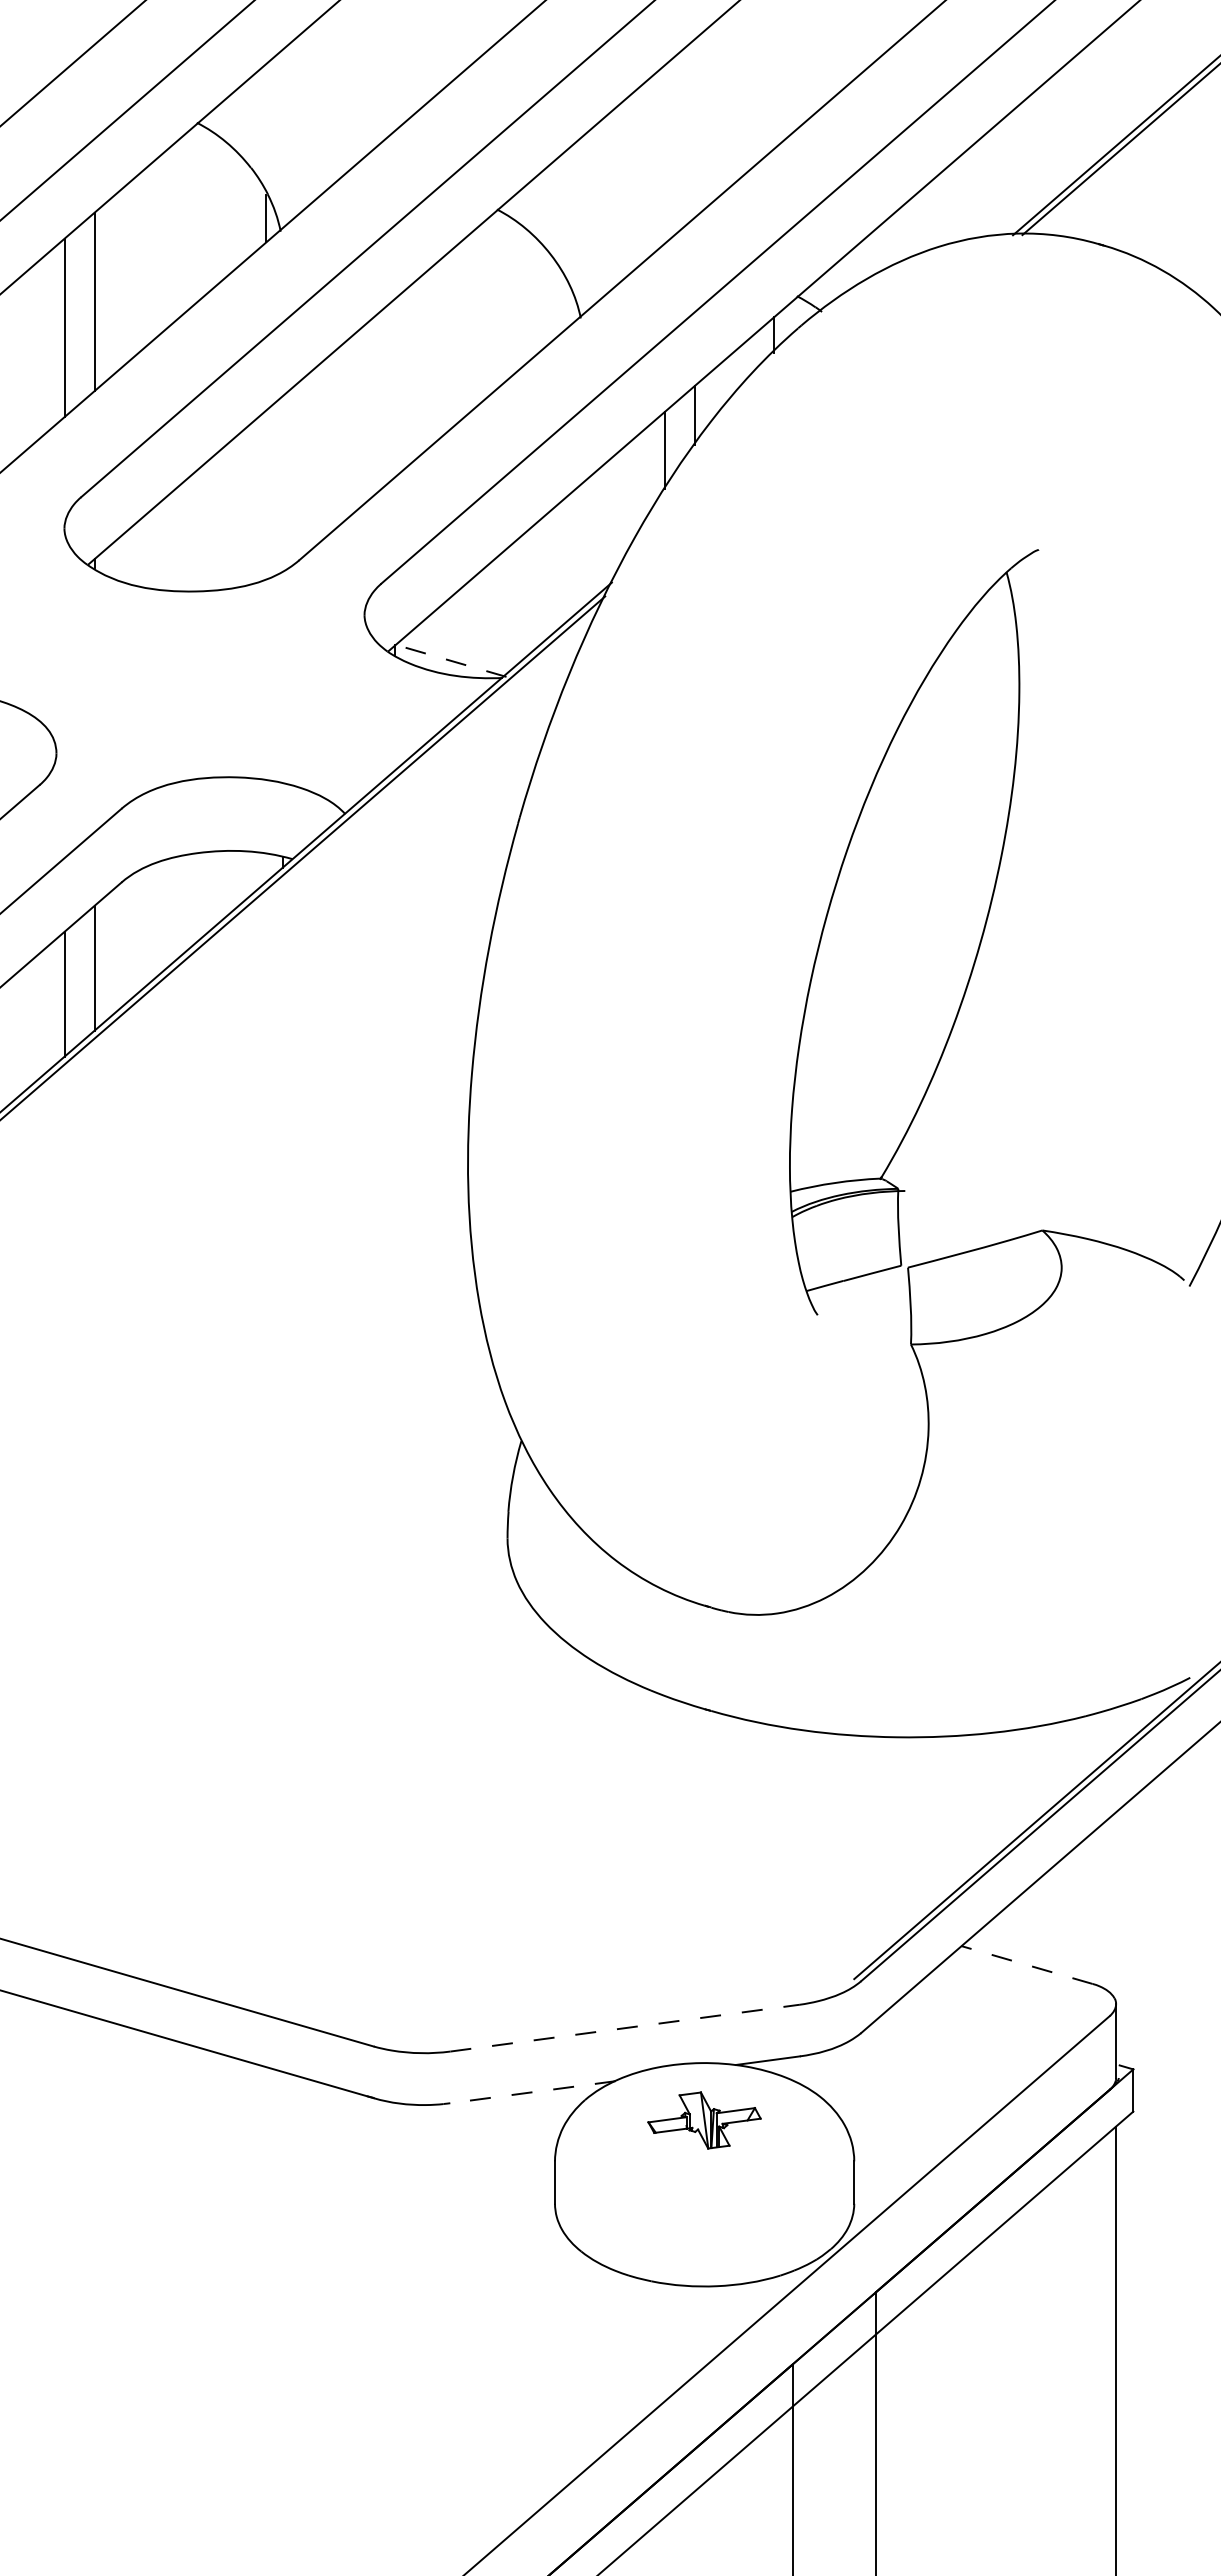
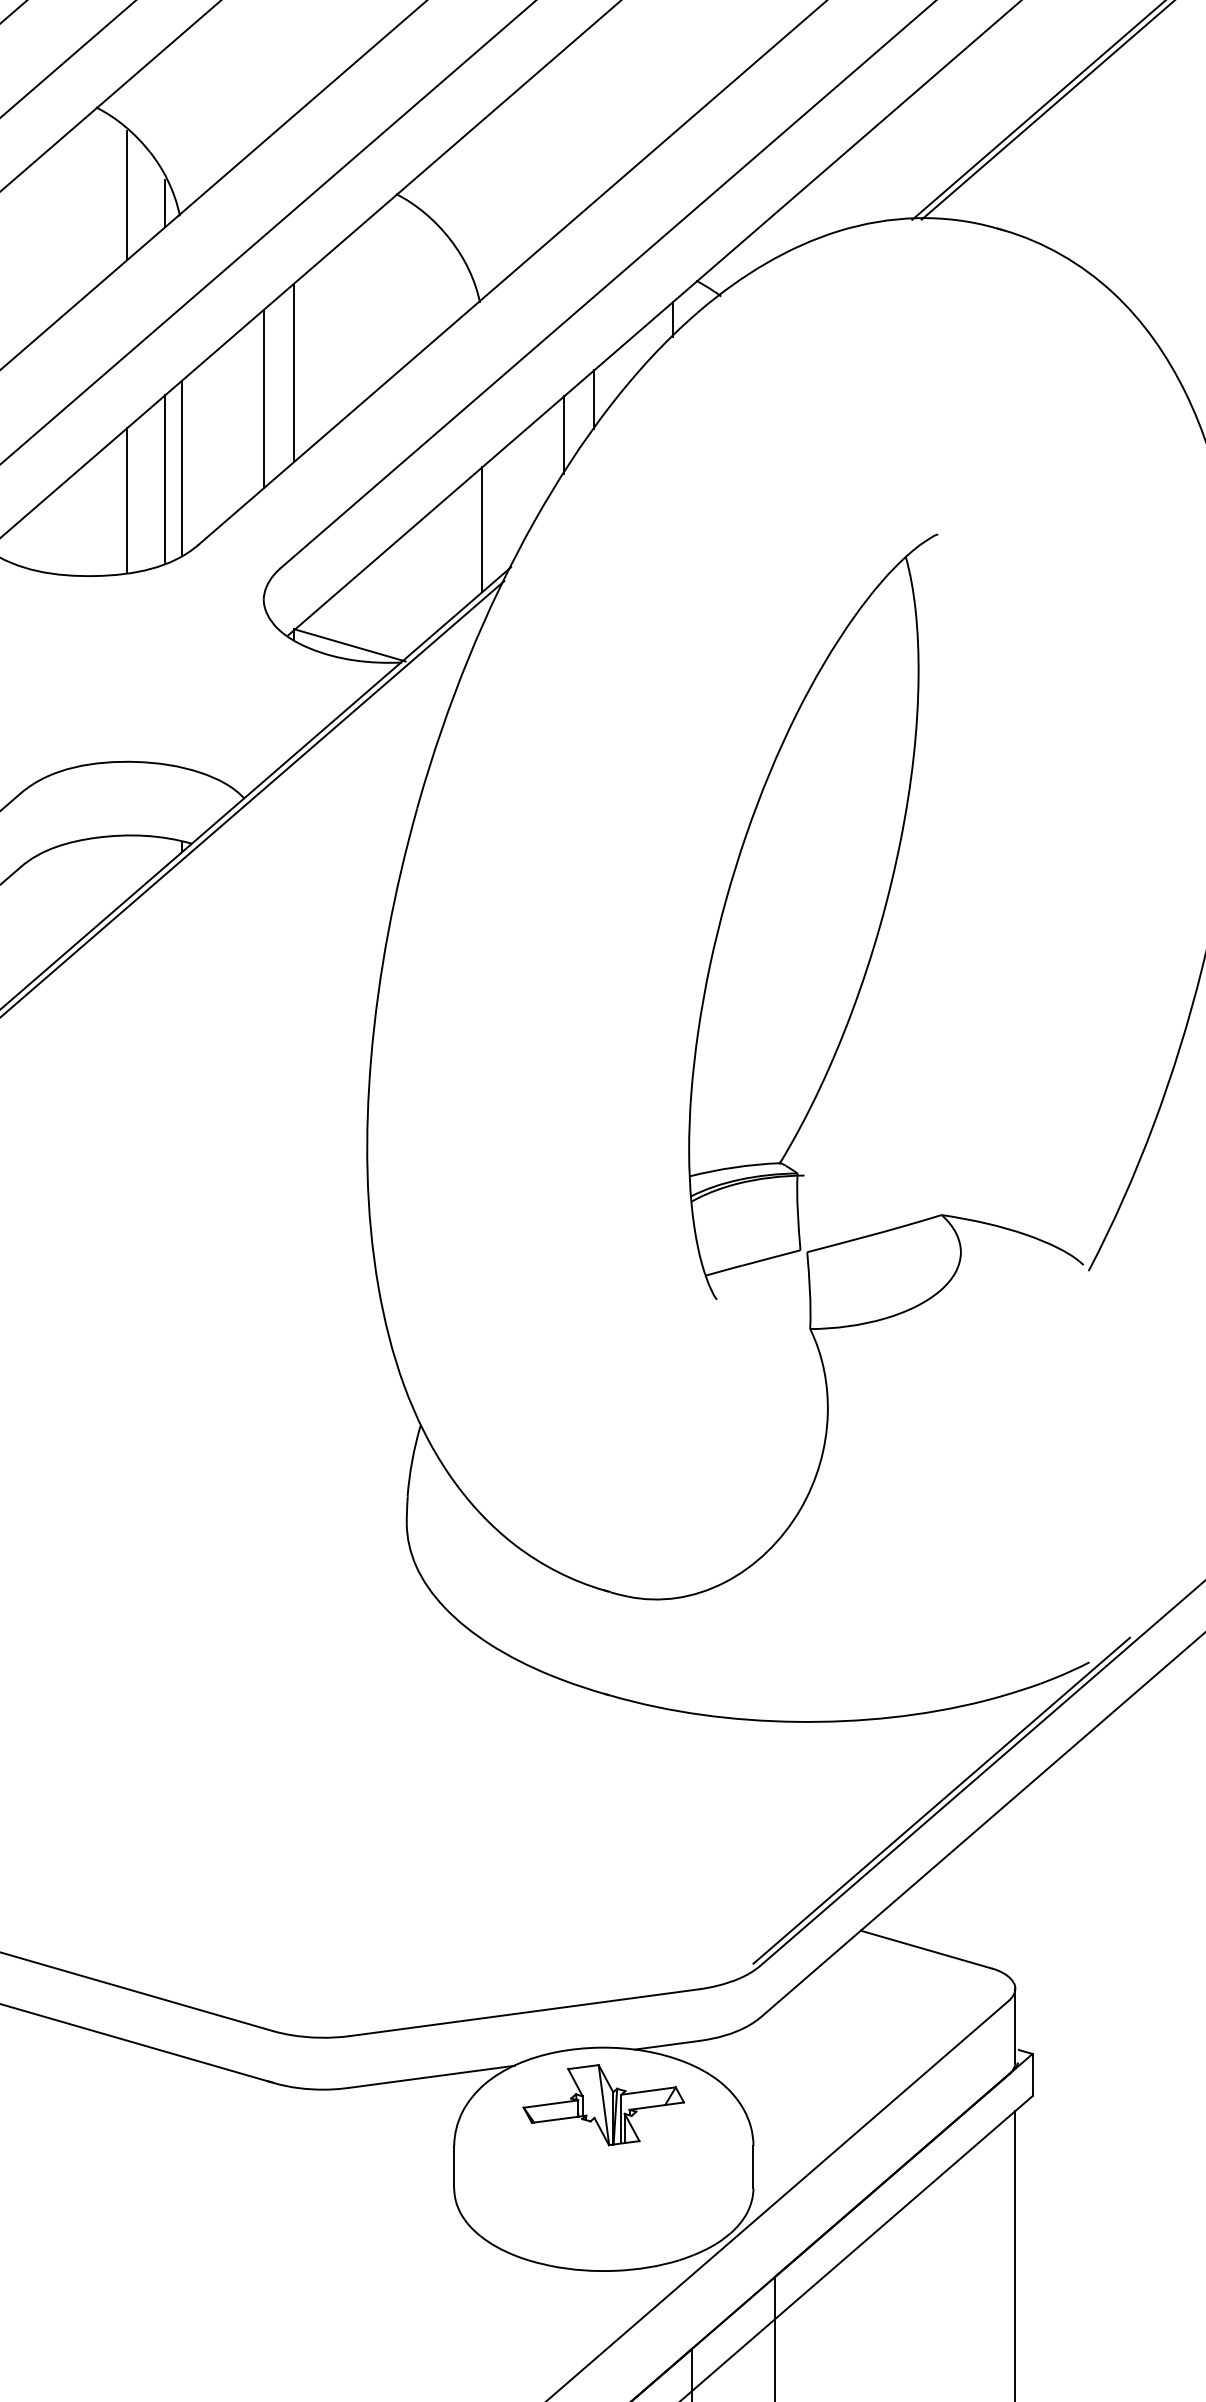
line: (228, 210) -> (127, 195), added
line: (394, 388) -> (293, 373), added
line: (364, 414) -> (263, 399), added
line: (283, 483) -> (182, 468), added
line: (266, 494) -> (165, 479), added
line: (228, 515) -> (127, 500), added
line: (583, 544) -> (482, 529), added
line: (450, 660) -> (349, 645), dashed -> solid
line: (1026, 1964) -> (925, 1949), dashed -> solid
line: (625, 2028) -> (524, 2013), dashed -> solid
line: (532, 2092) -> (431, 2077), dashed -> solid
part: (704, 2120) -> (603, 2105), size x1.43

